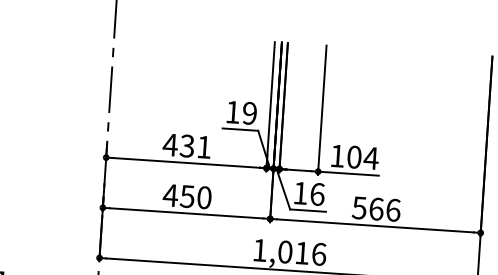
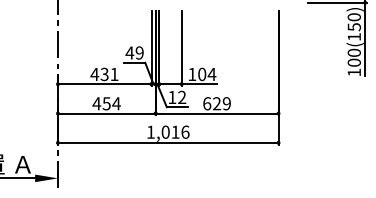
text: (232, 111) -> (129, 52), 19 -> 49
text: (318, 194) -> (182, 97), 16 -> 12
text: (204, 197) -> (116, 103), 450 -> 454
text: (377, 208) -> (217, 103), 566 -> 629

